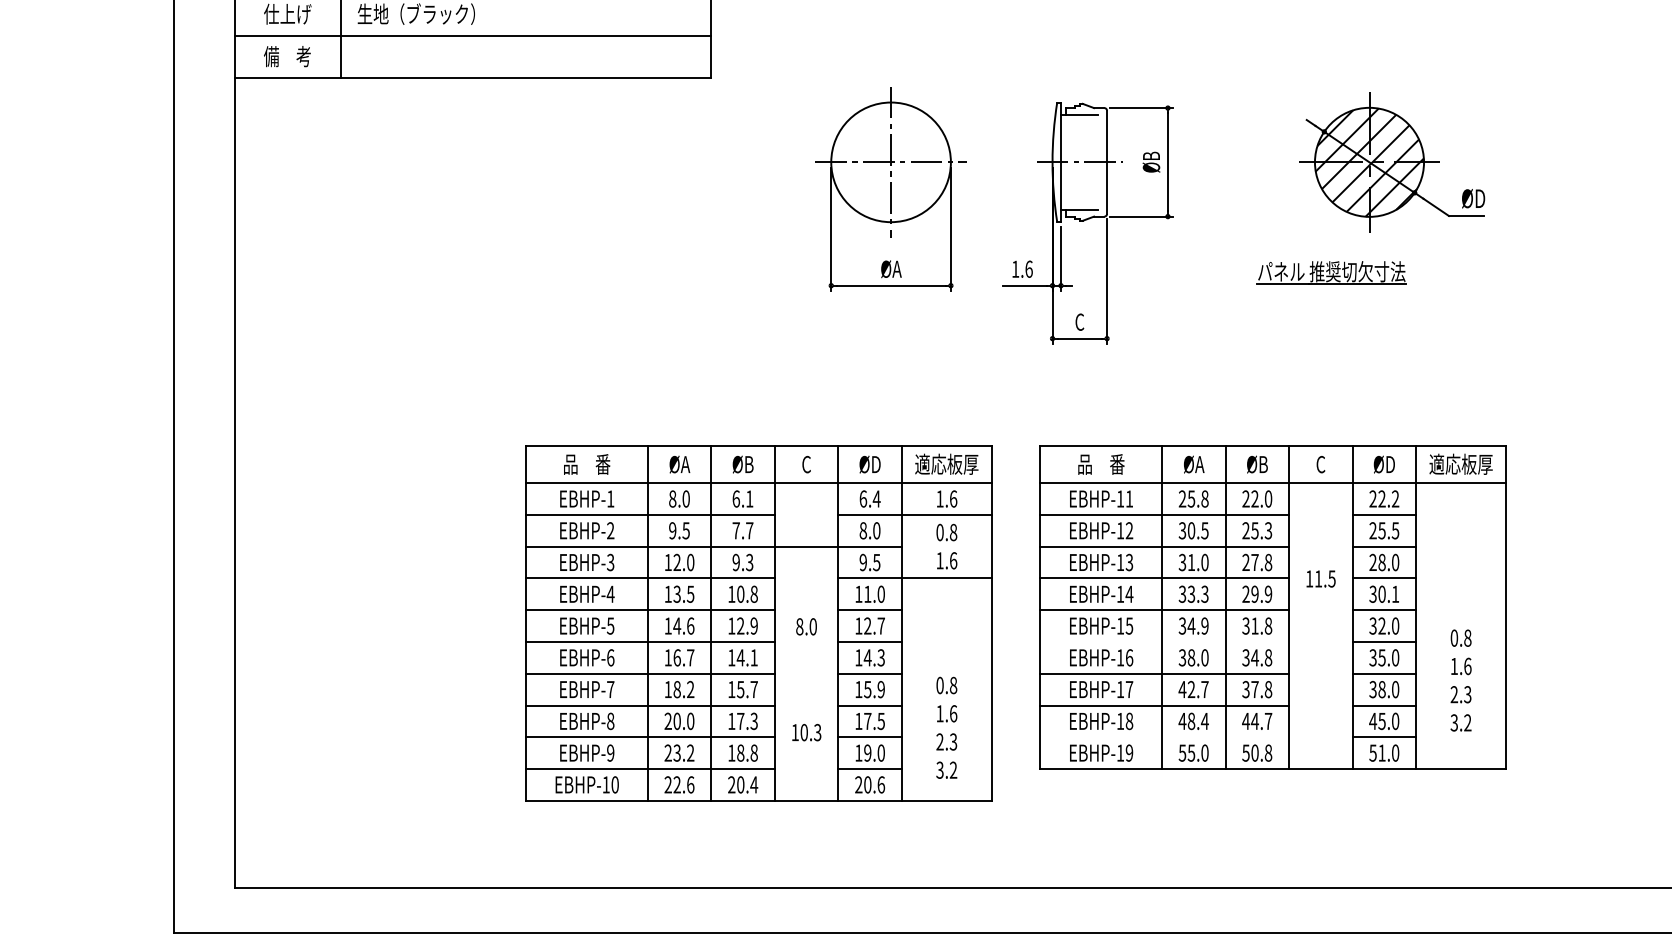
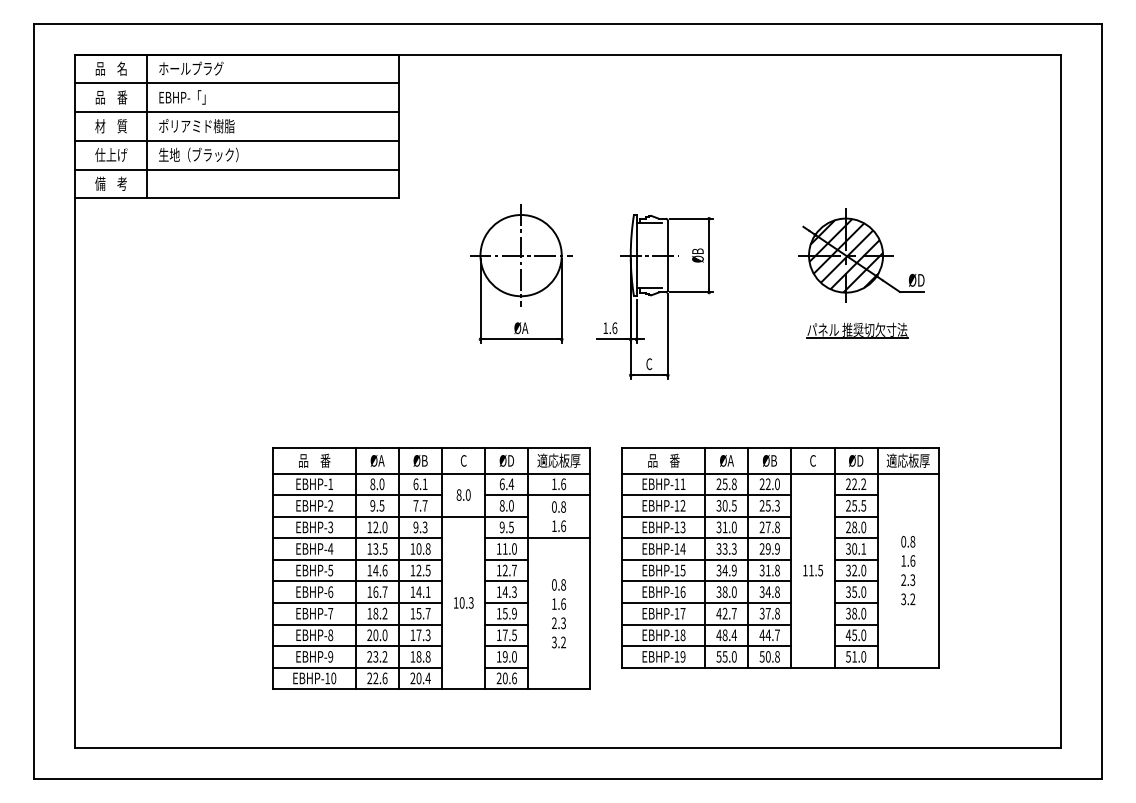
part: (1331, 272) -> (857, 330), moved
text: (1320, 578) -> (812, 570), moved
text: (753, 625) -> (427, 570), 12.9 -> 12.5
text: (806, 625) -> (463, 494), moved
line: (1164, 642) -> (706, 581), added
text: (1461, 680) -> (908, 570), moved
text: (947, 727) -> (559, 613), moved
text: (806, 731) -> (463, 602), moved
line: (1164, 737) -> (706, 646), added

